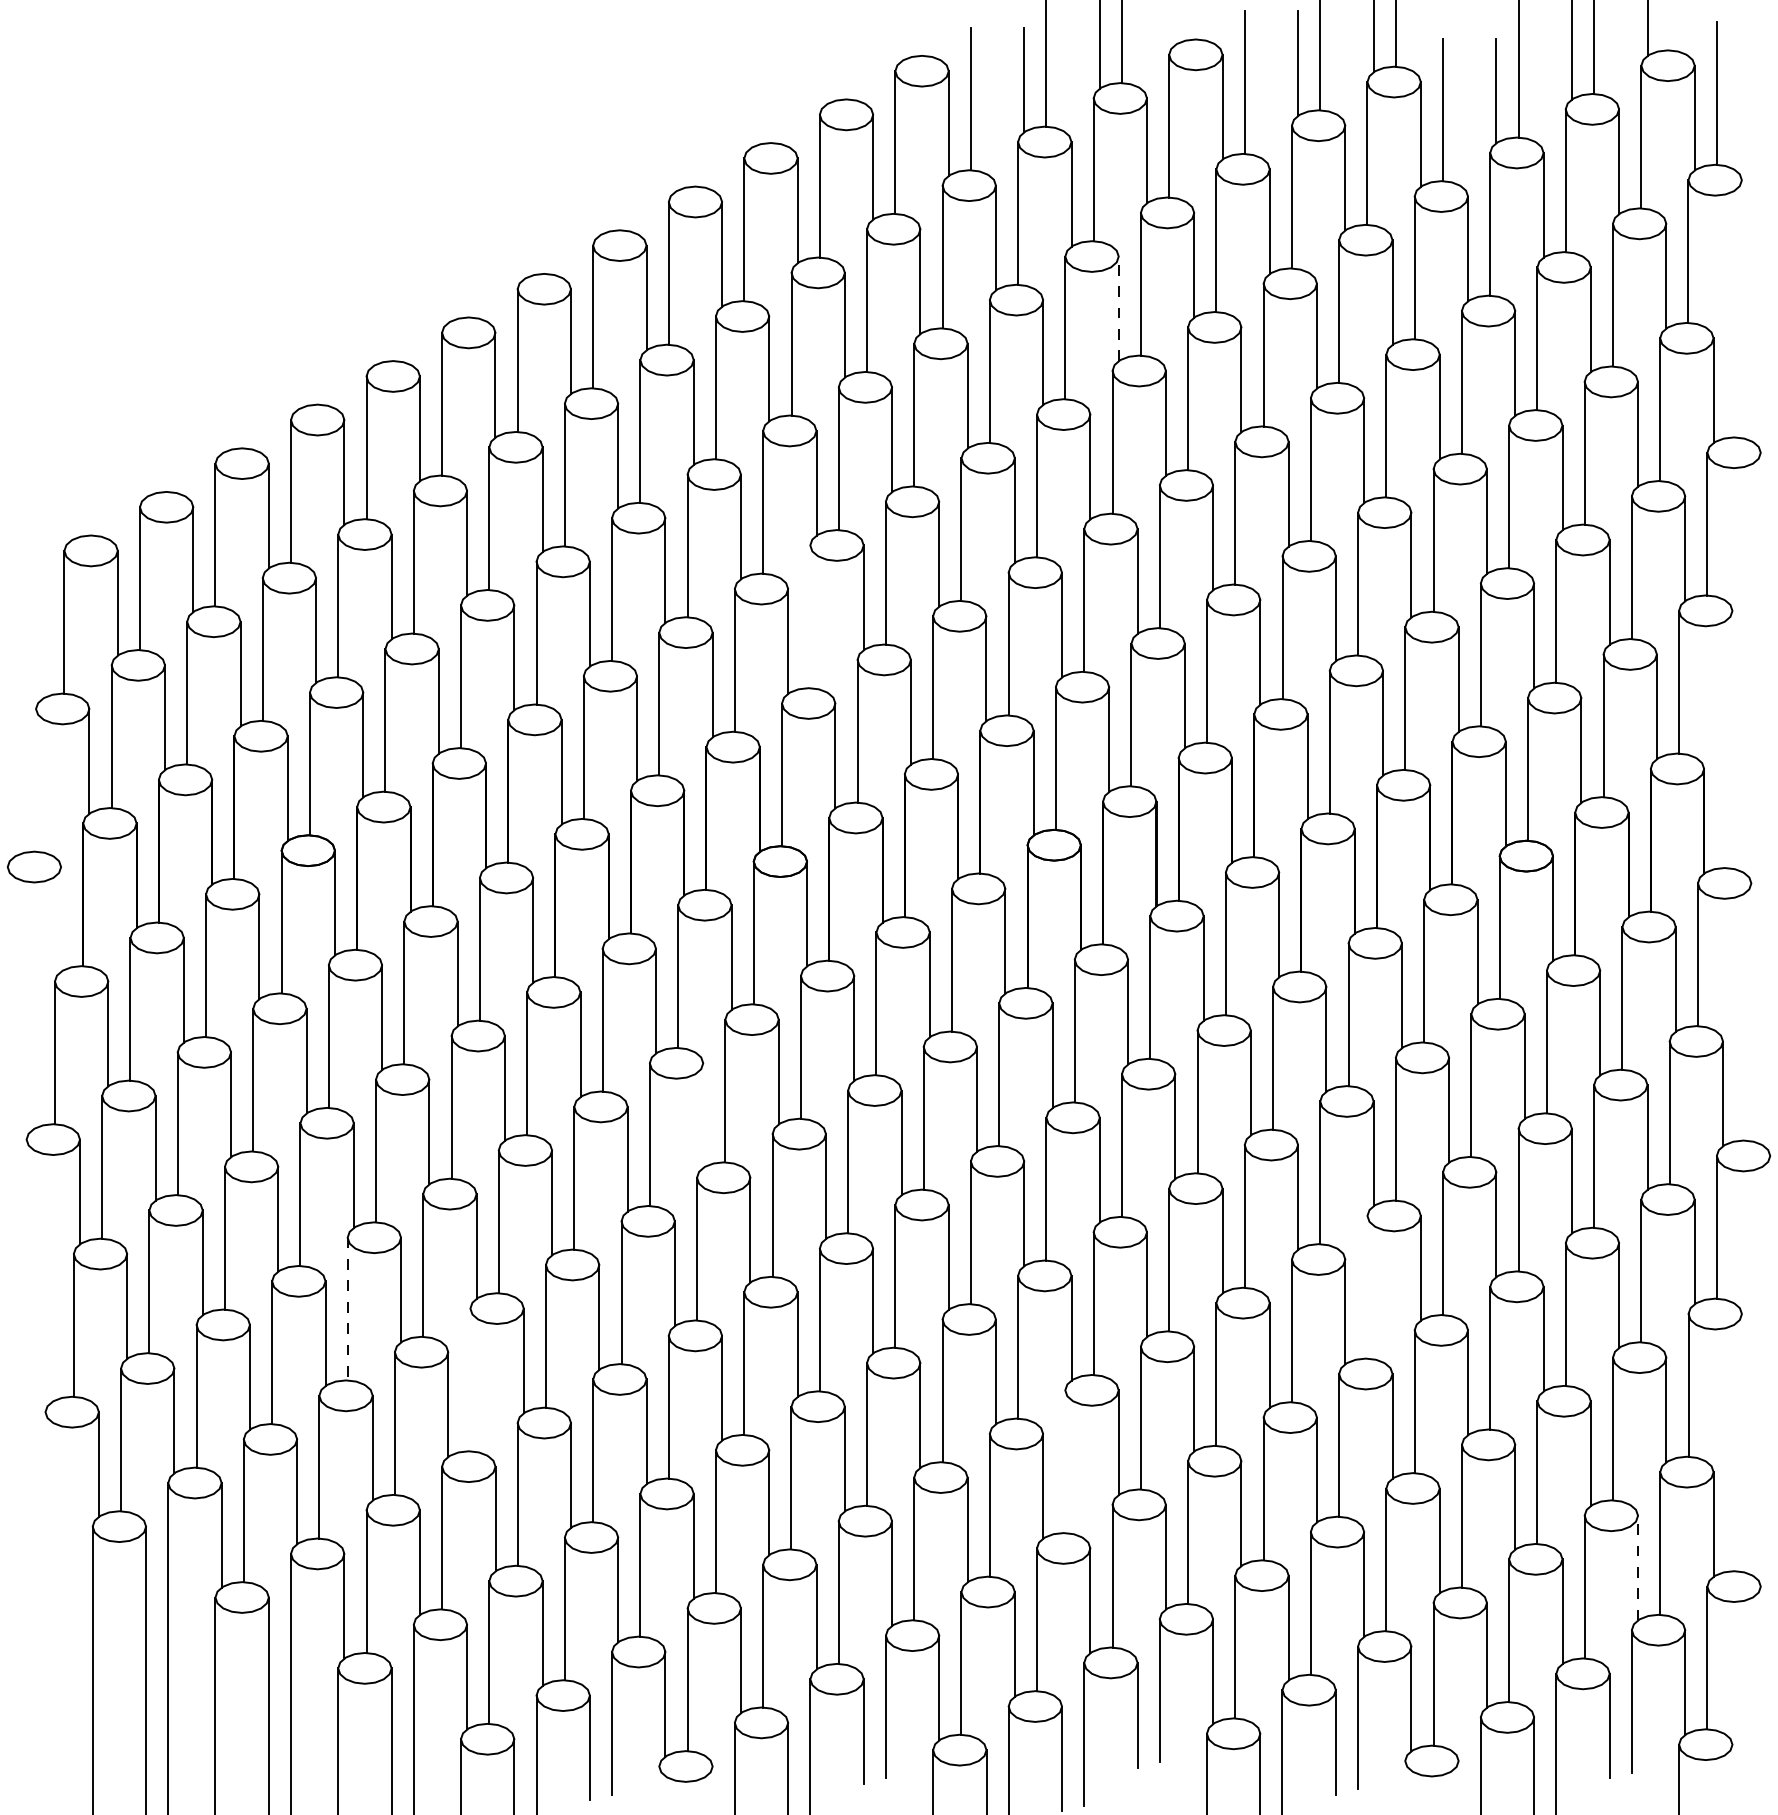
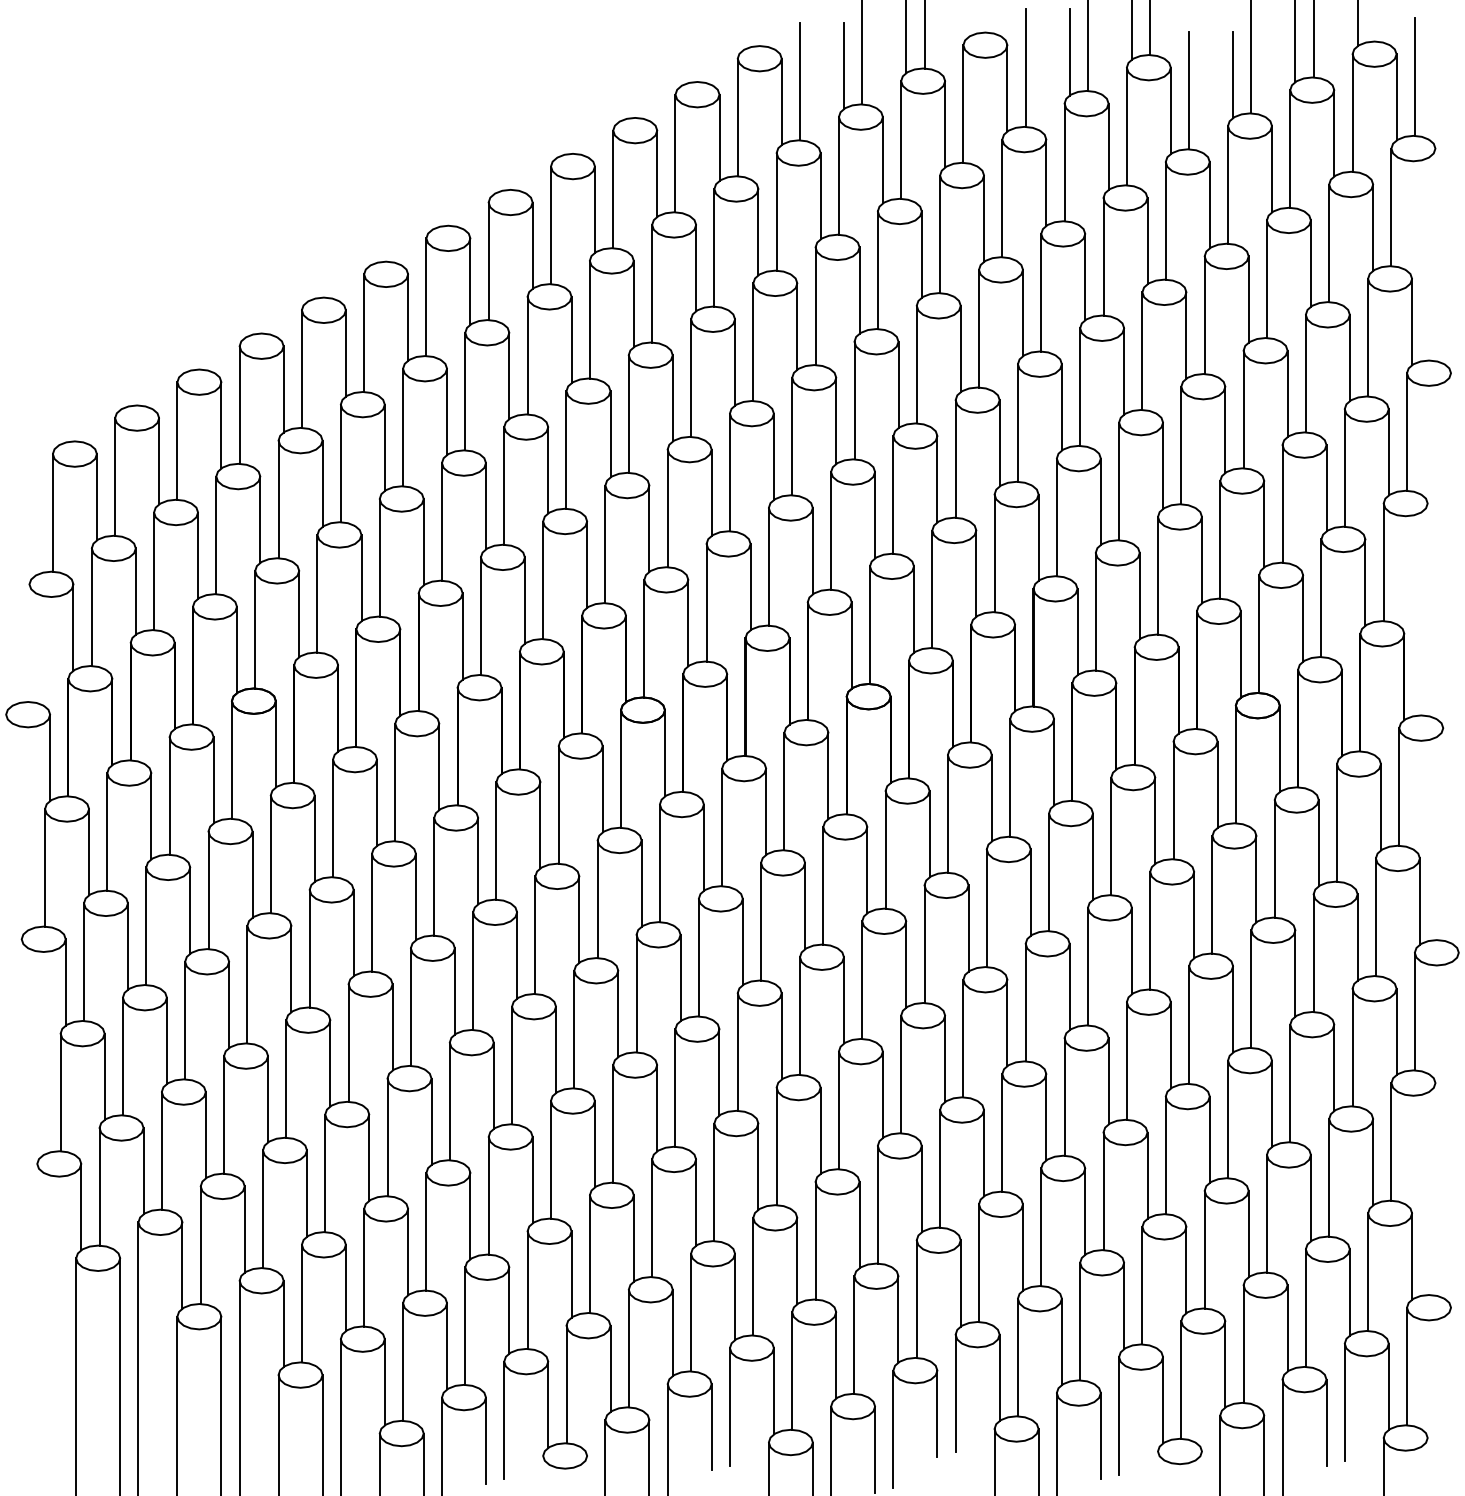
line: (1118, 308) -> (921, 254), dashed -> solid
line: (810, 616) -> (667, 508), added
line: (61, 919) -> (50, 757), added
line: (703, 1115) -> (579, 919), added
line: (1367, 1286) -> (1126, 1060), added
line: (347, 1308) -> (286, 1078), dashed -> solid
line: (470, 1380) -> (387, 1137), added
line: (1064, 1461) -> (877, 1204), added
line: (1637, 1566) -> (1349, 1291), dashed -> solid

